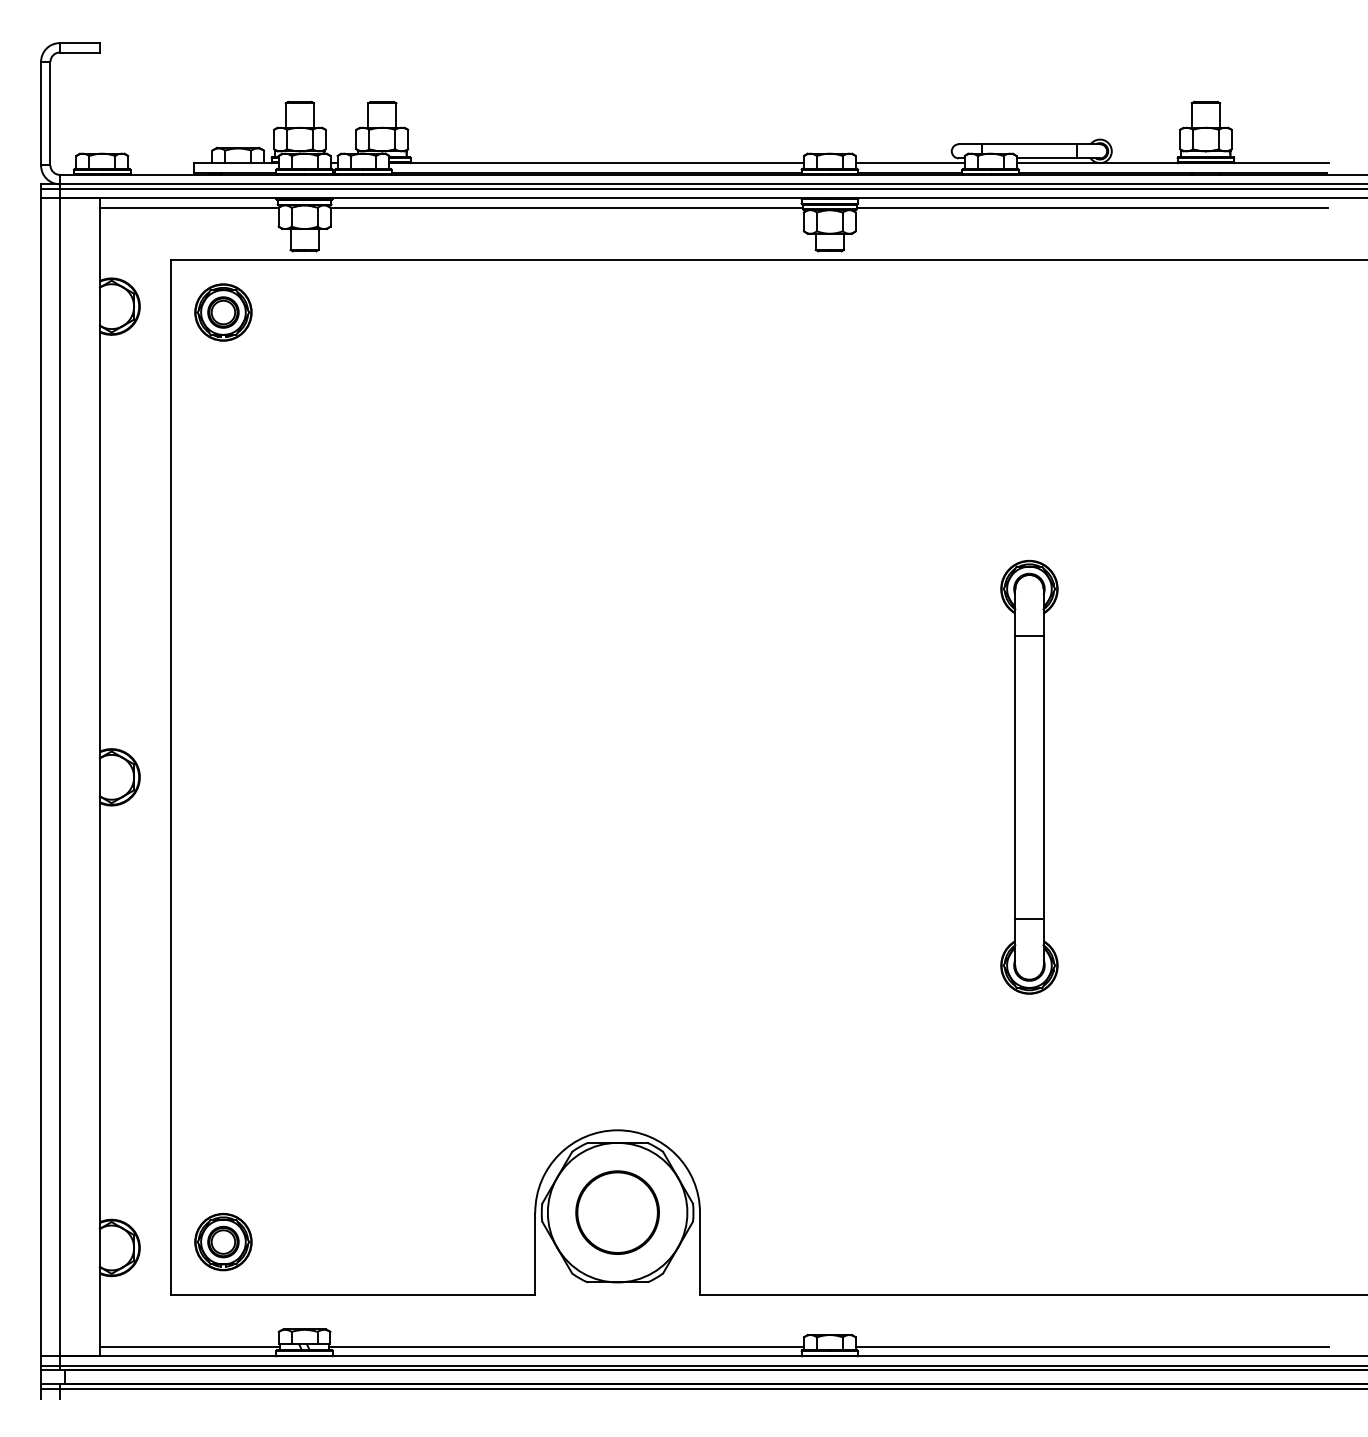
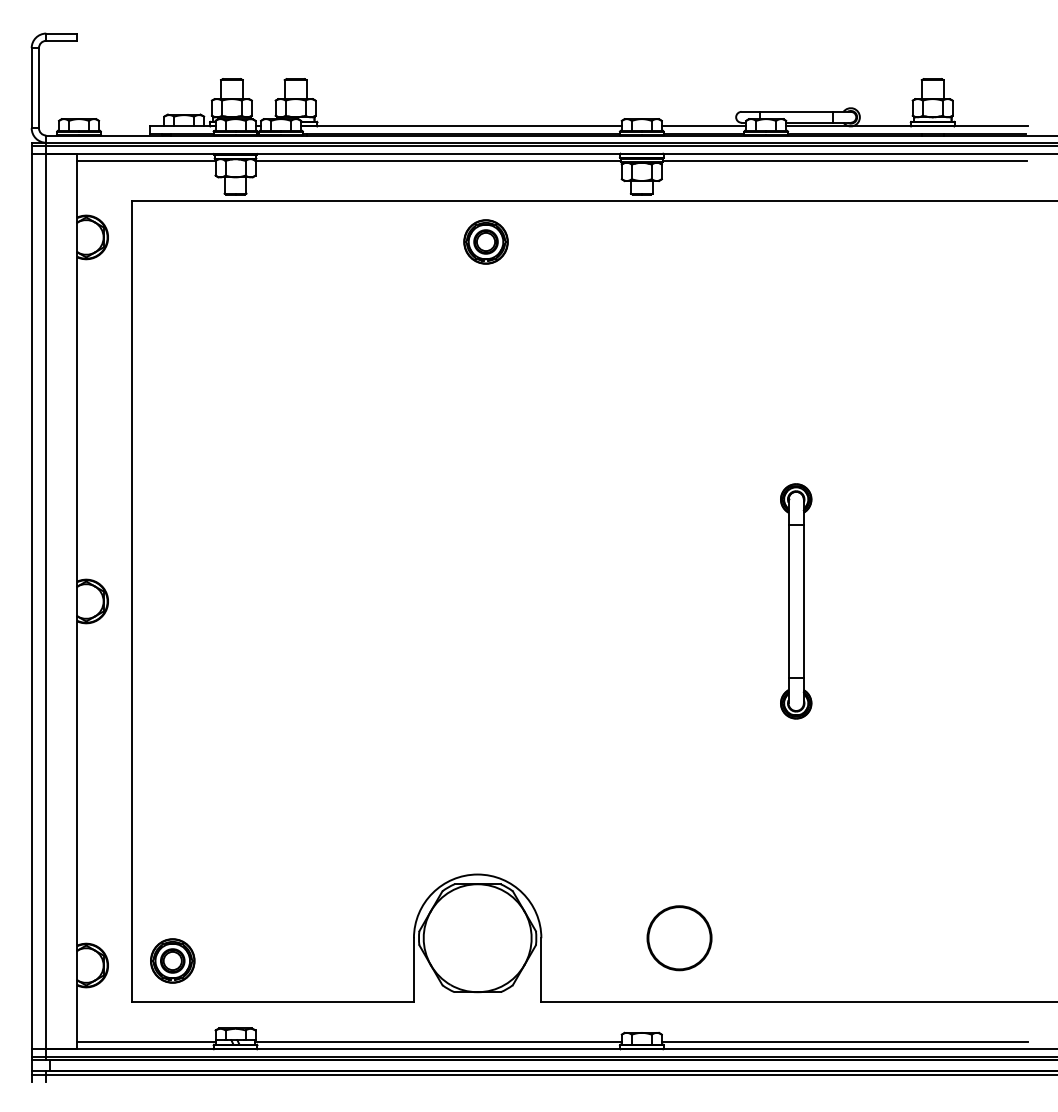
part: (223, 312) -> (486, 241), moved
part: (1029, 776) -> (796, 600), size x0.7
circle: (617, 1212) -> (679, 938), moved

